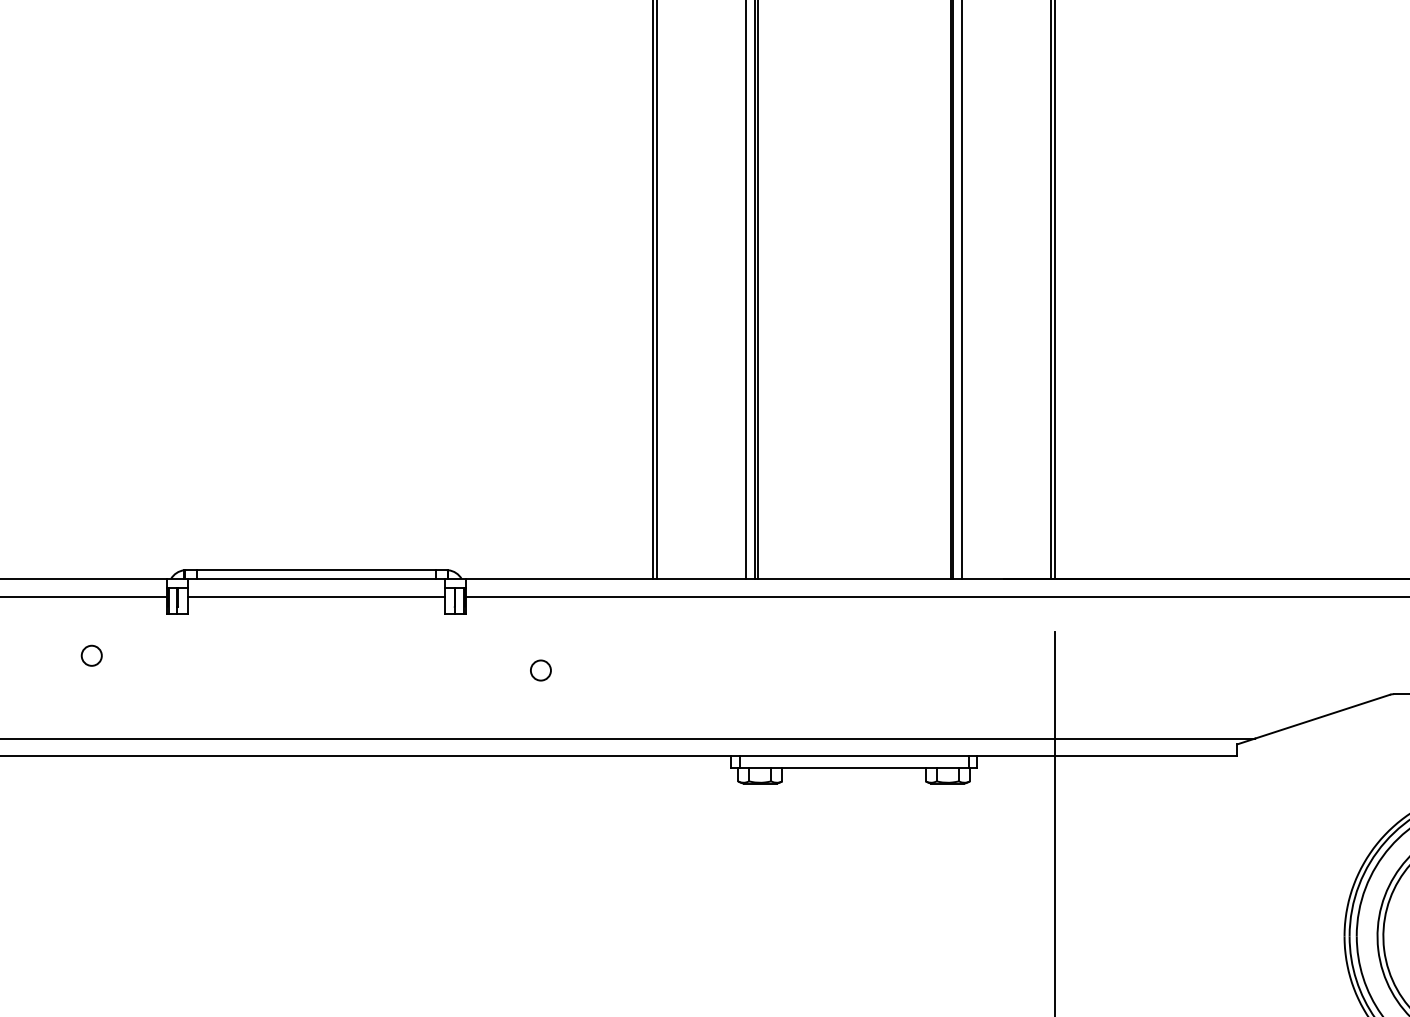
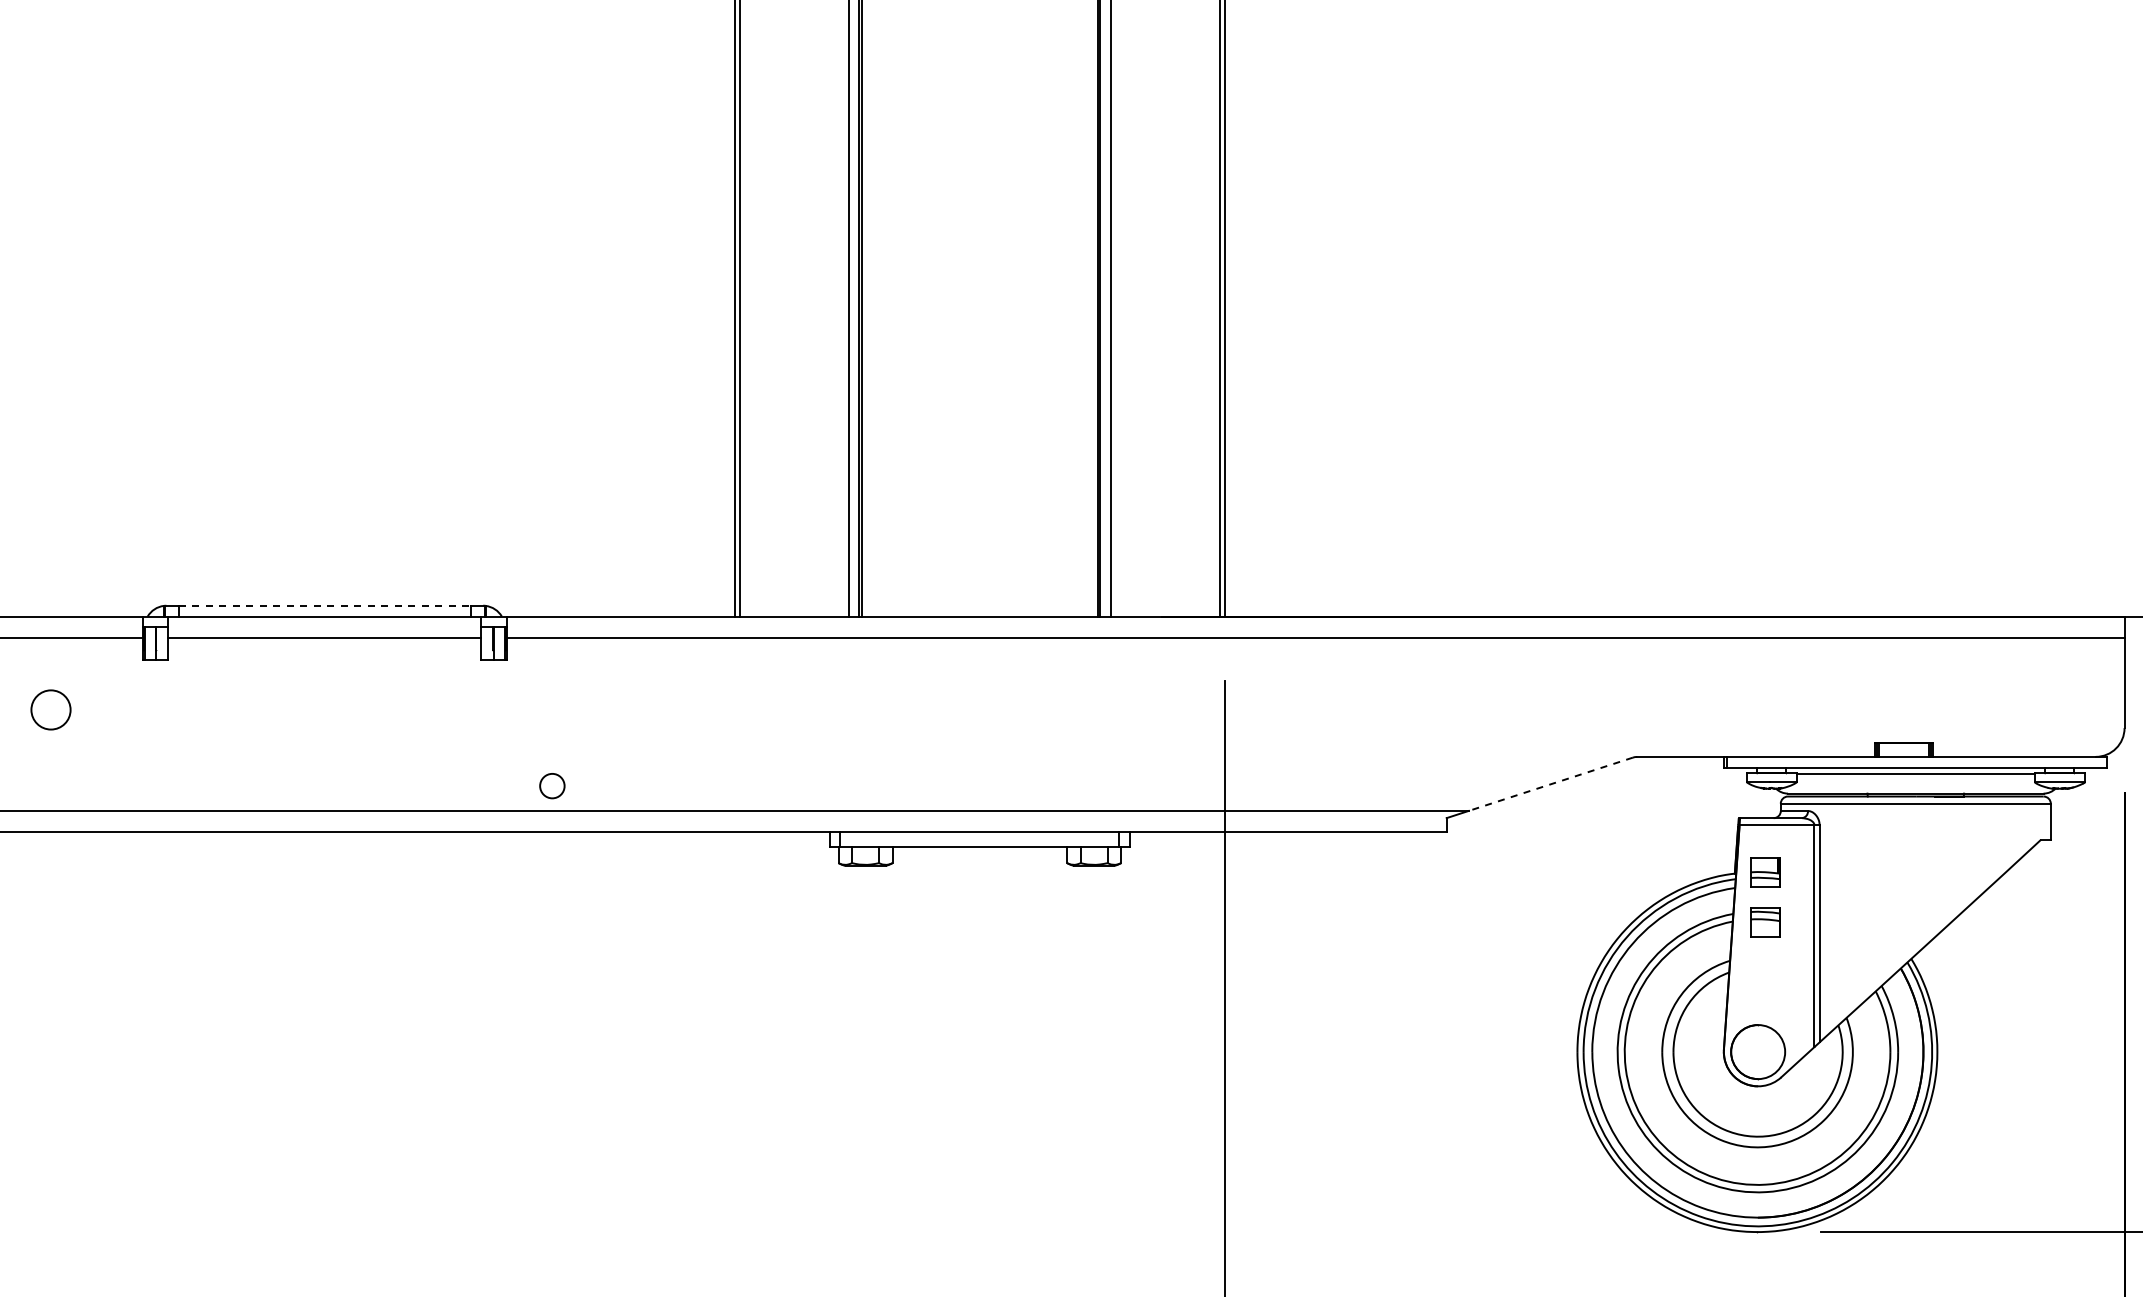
line: (316, 569) -> (324, 605), solid -> dashed
circle: (92, 656) -> (51, 710), size x1.6
circle: (541, 670) -> (552, 786), moved
line: (1322, 716) -> (1550, 784), solid -> dashed

